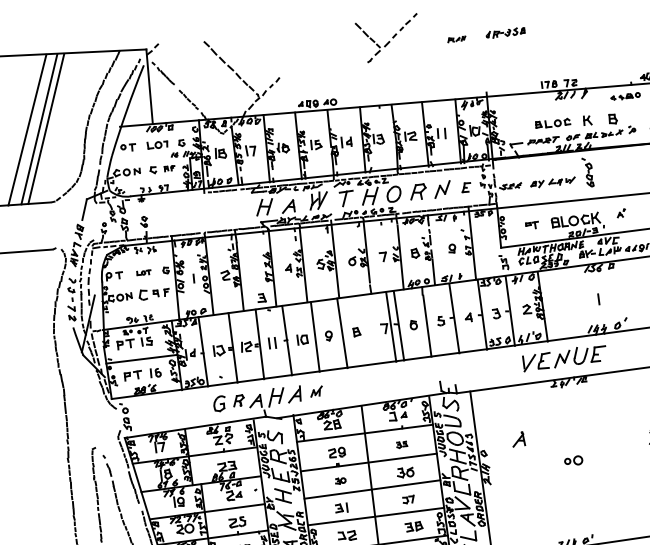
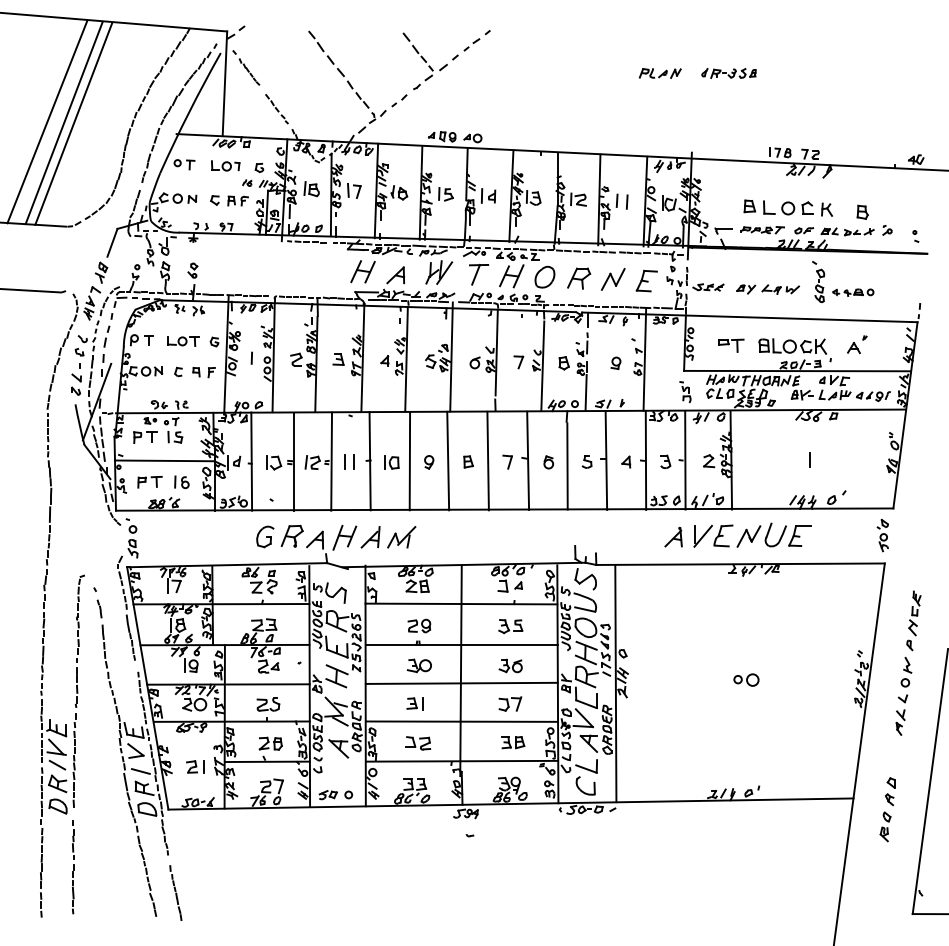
part: (388, 38) -> (446, 60), moved
part: (456, 39) -> (659, 73), size x1.67
part: (625, 96) -> (853, 292), moved
part: (552, 123) -> (778, 207), size x1.43
part: (169, 168) -> (237, 200), size x1.43
part: (466, 187) -> (646, 280), size x1.67
part: (621, 213) -> (857, 344), size x1.67
part: (532, 225) -> (731, 345), size x1.43
part: (143, 273) -> (183, 341), size x1.67
part: (143, 294) -> (178, 371), size x0.62
part: (261, 298) -> (338, 359), moved
line: (390, 326) -> (487, 460), moved
part: (316, 391) -> (401, 537), size x1.67
part: (238, 400) -> (291, 535), size x1.43
part: (518, 438) -> (673, 536), moved
part: (401, 444) -> (510, 626), size x1.67
part: (340, 480) -> (418, 665), size x1.67
part: (408, 499) -> (510, 703), size x1.43

